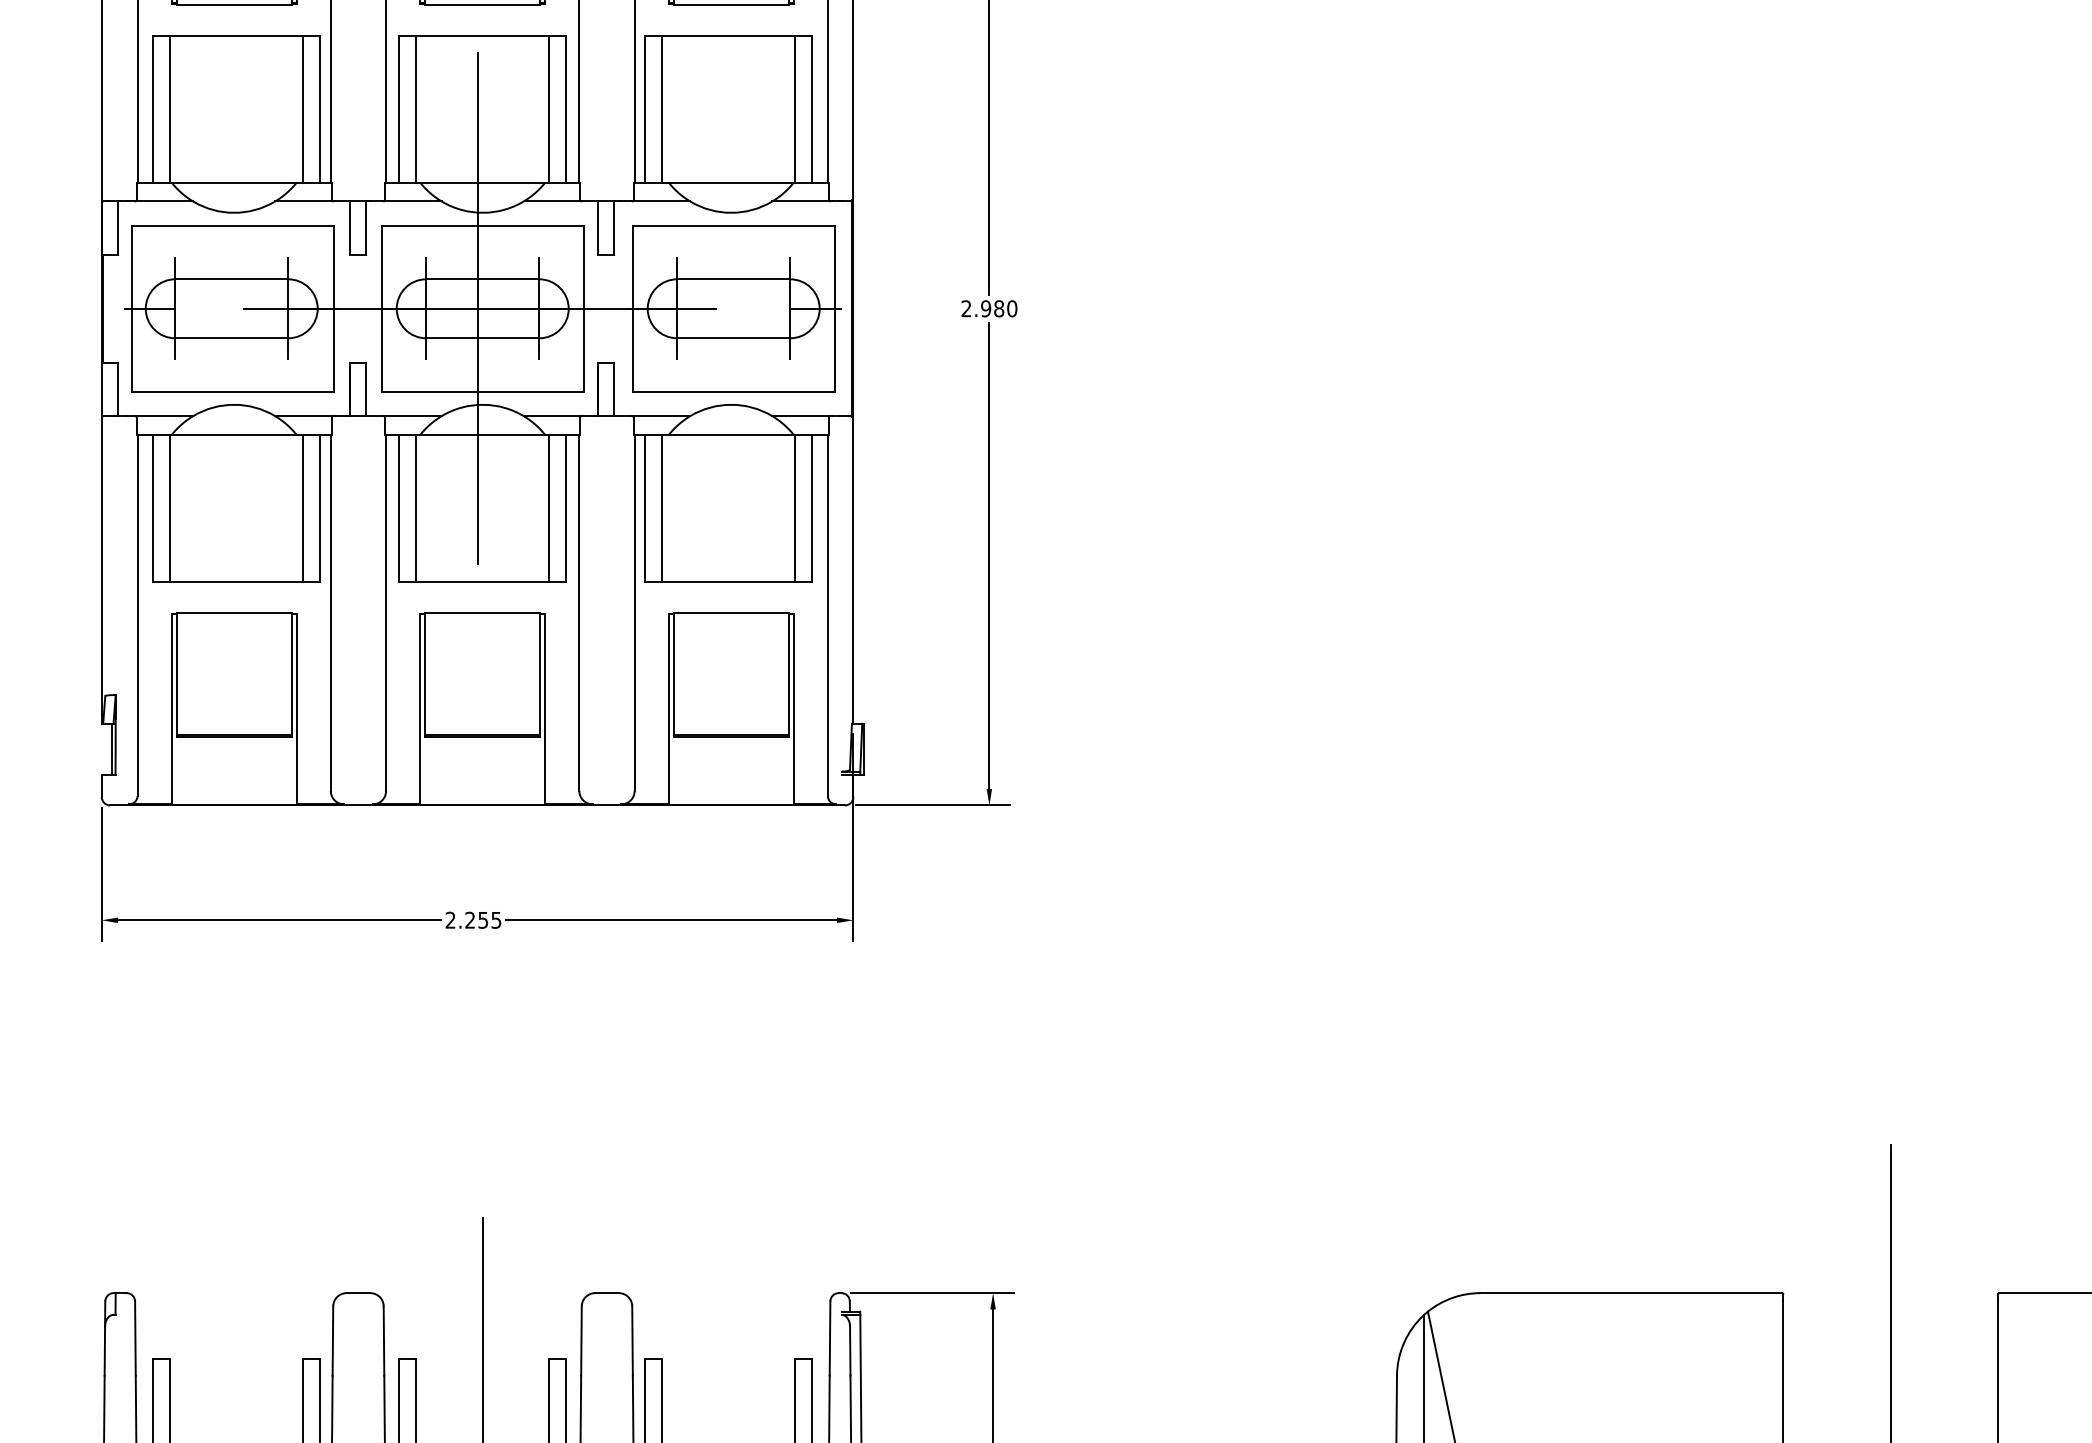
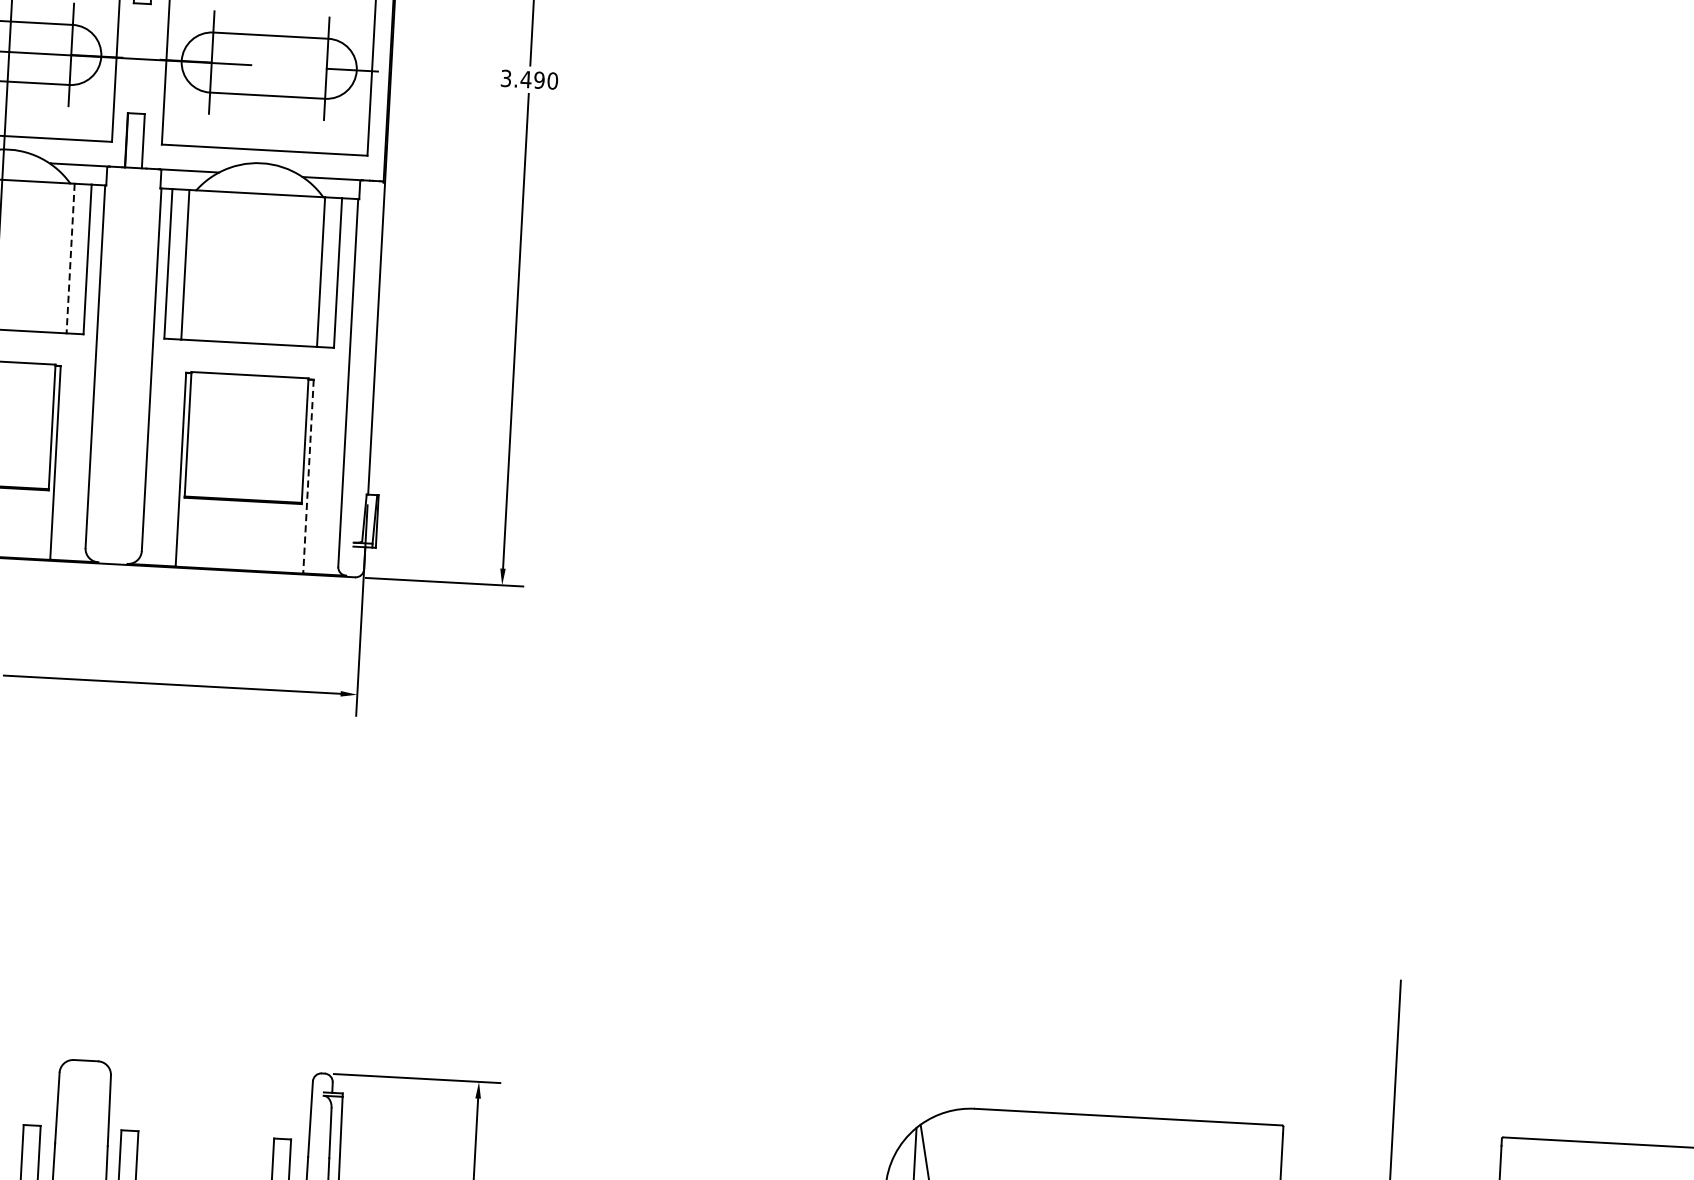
text: (982, 308) -> (522, 79), 2.980 -> 3.490
line: (549, 508) -> (70, 258), solid -> dashed
line: (793, 709) -> (308, 476), solid -> dashed

